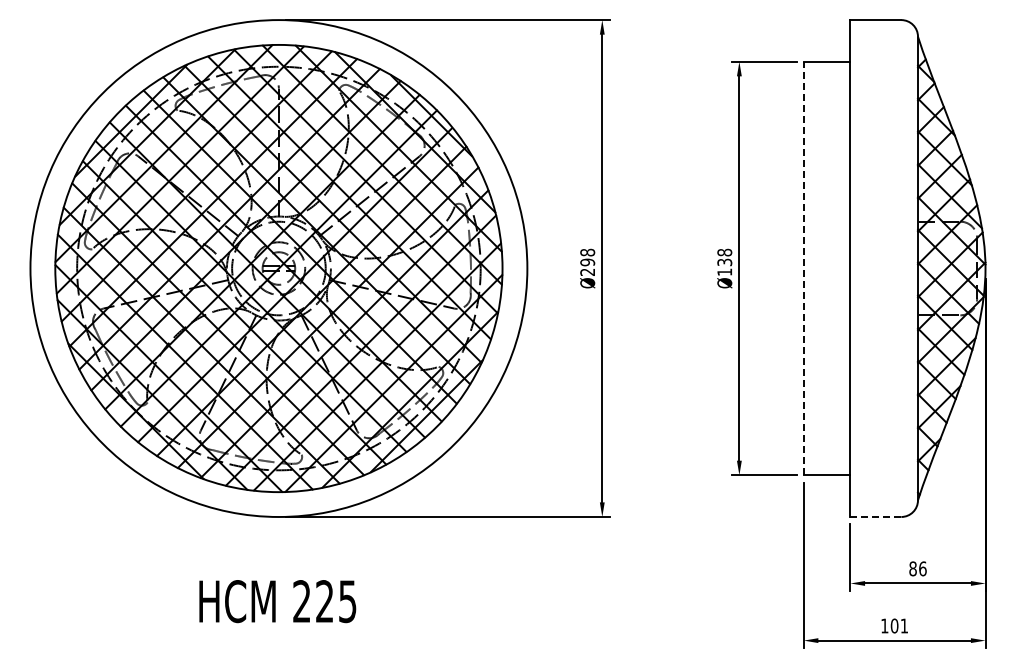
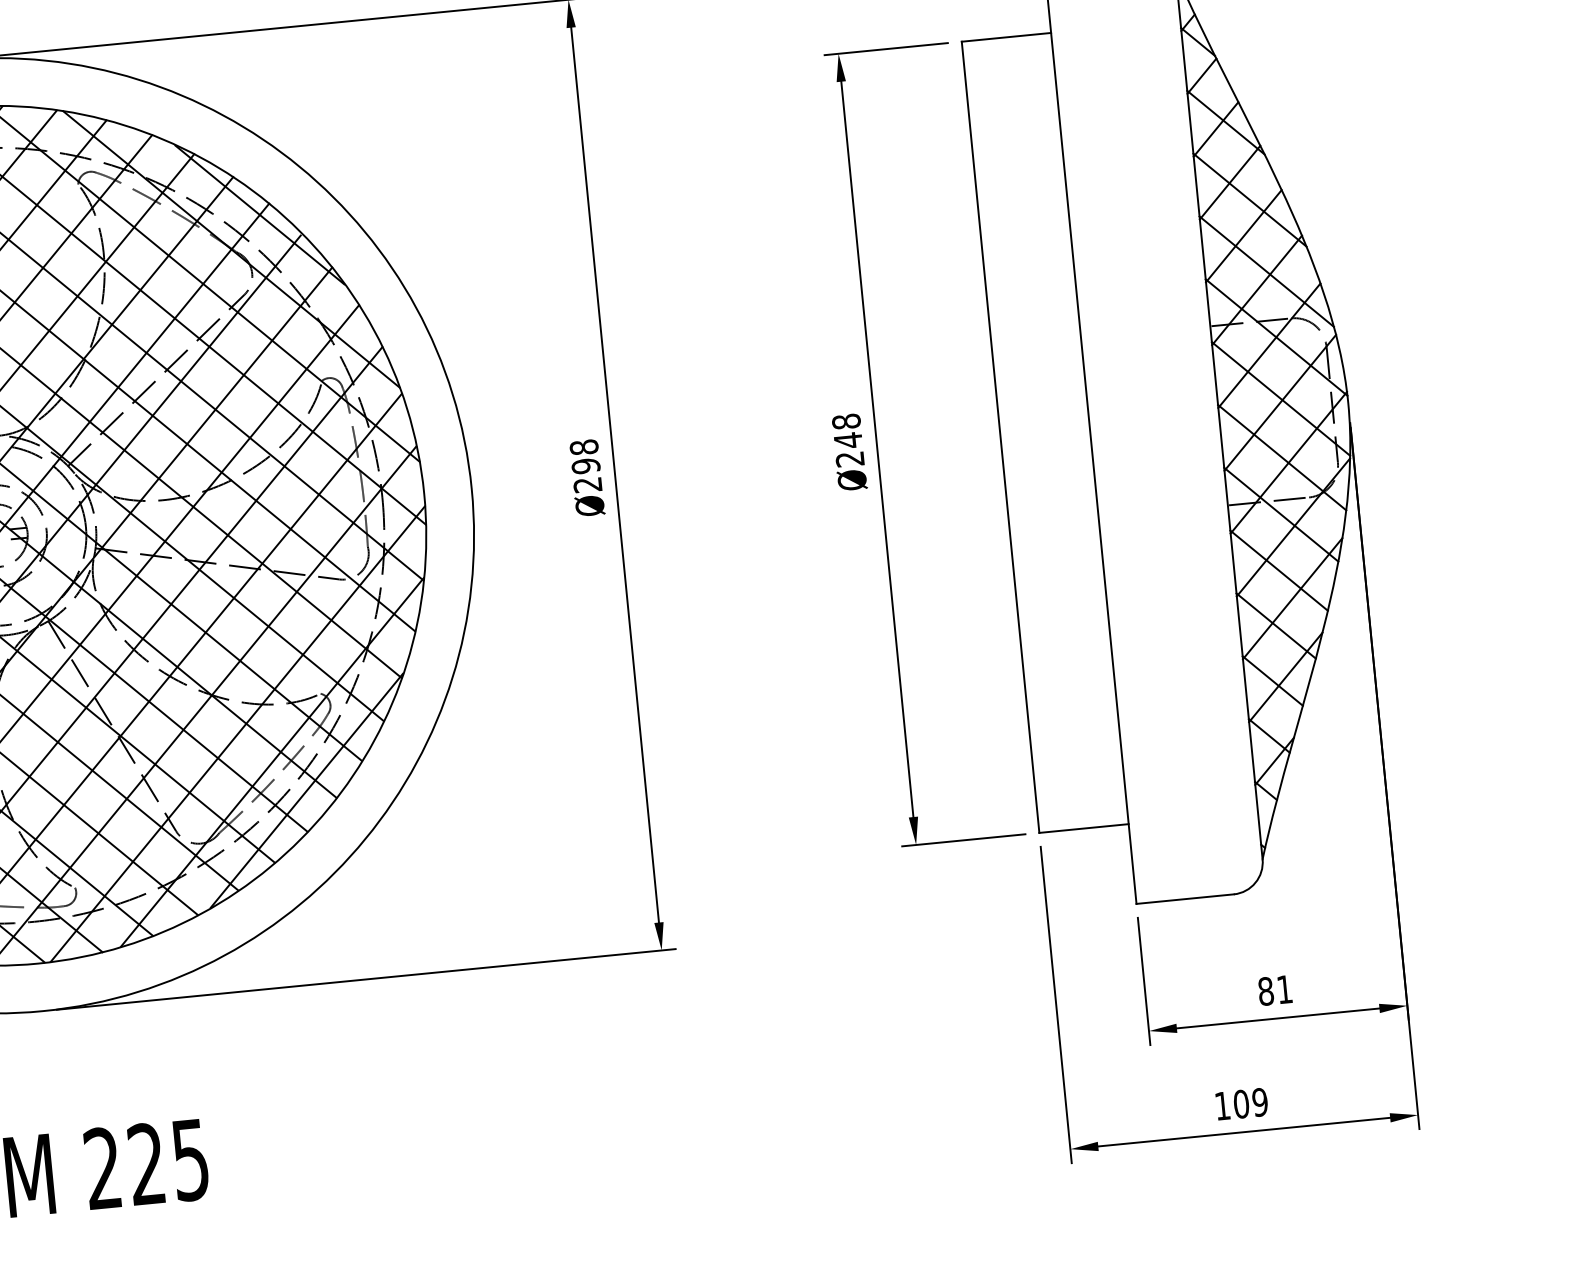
text: (724, 266) -> (848, 448), Ø138 -> Ø248
line: (803, 268) -> (1000, 437), dashed -> solid
line: (876, 516) -> (1186, 898), dashed -> solid
text: (922, 568) -> (1283, 988), 86 -> 81
text: (904, 625) -> (1260, 1101), 101 -> 109

